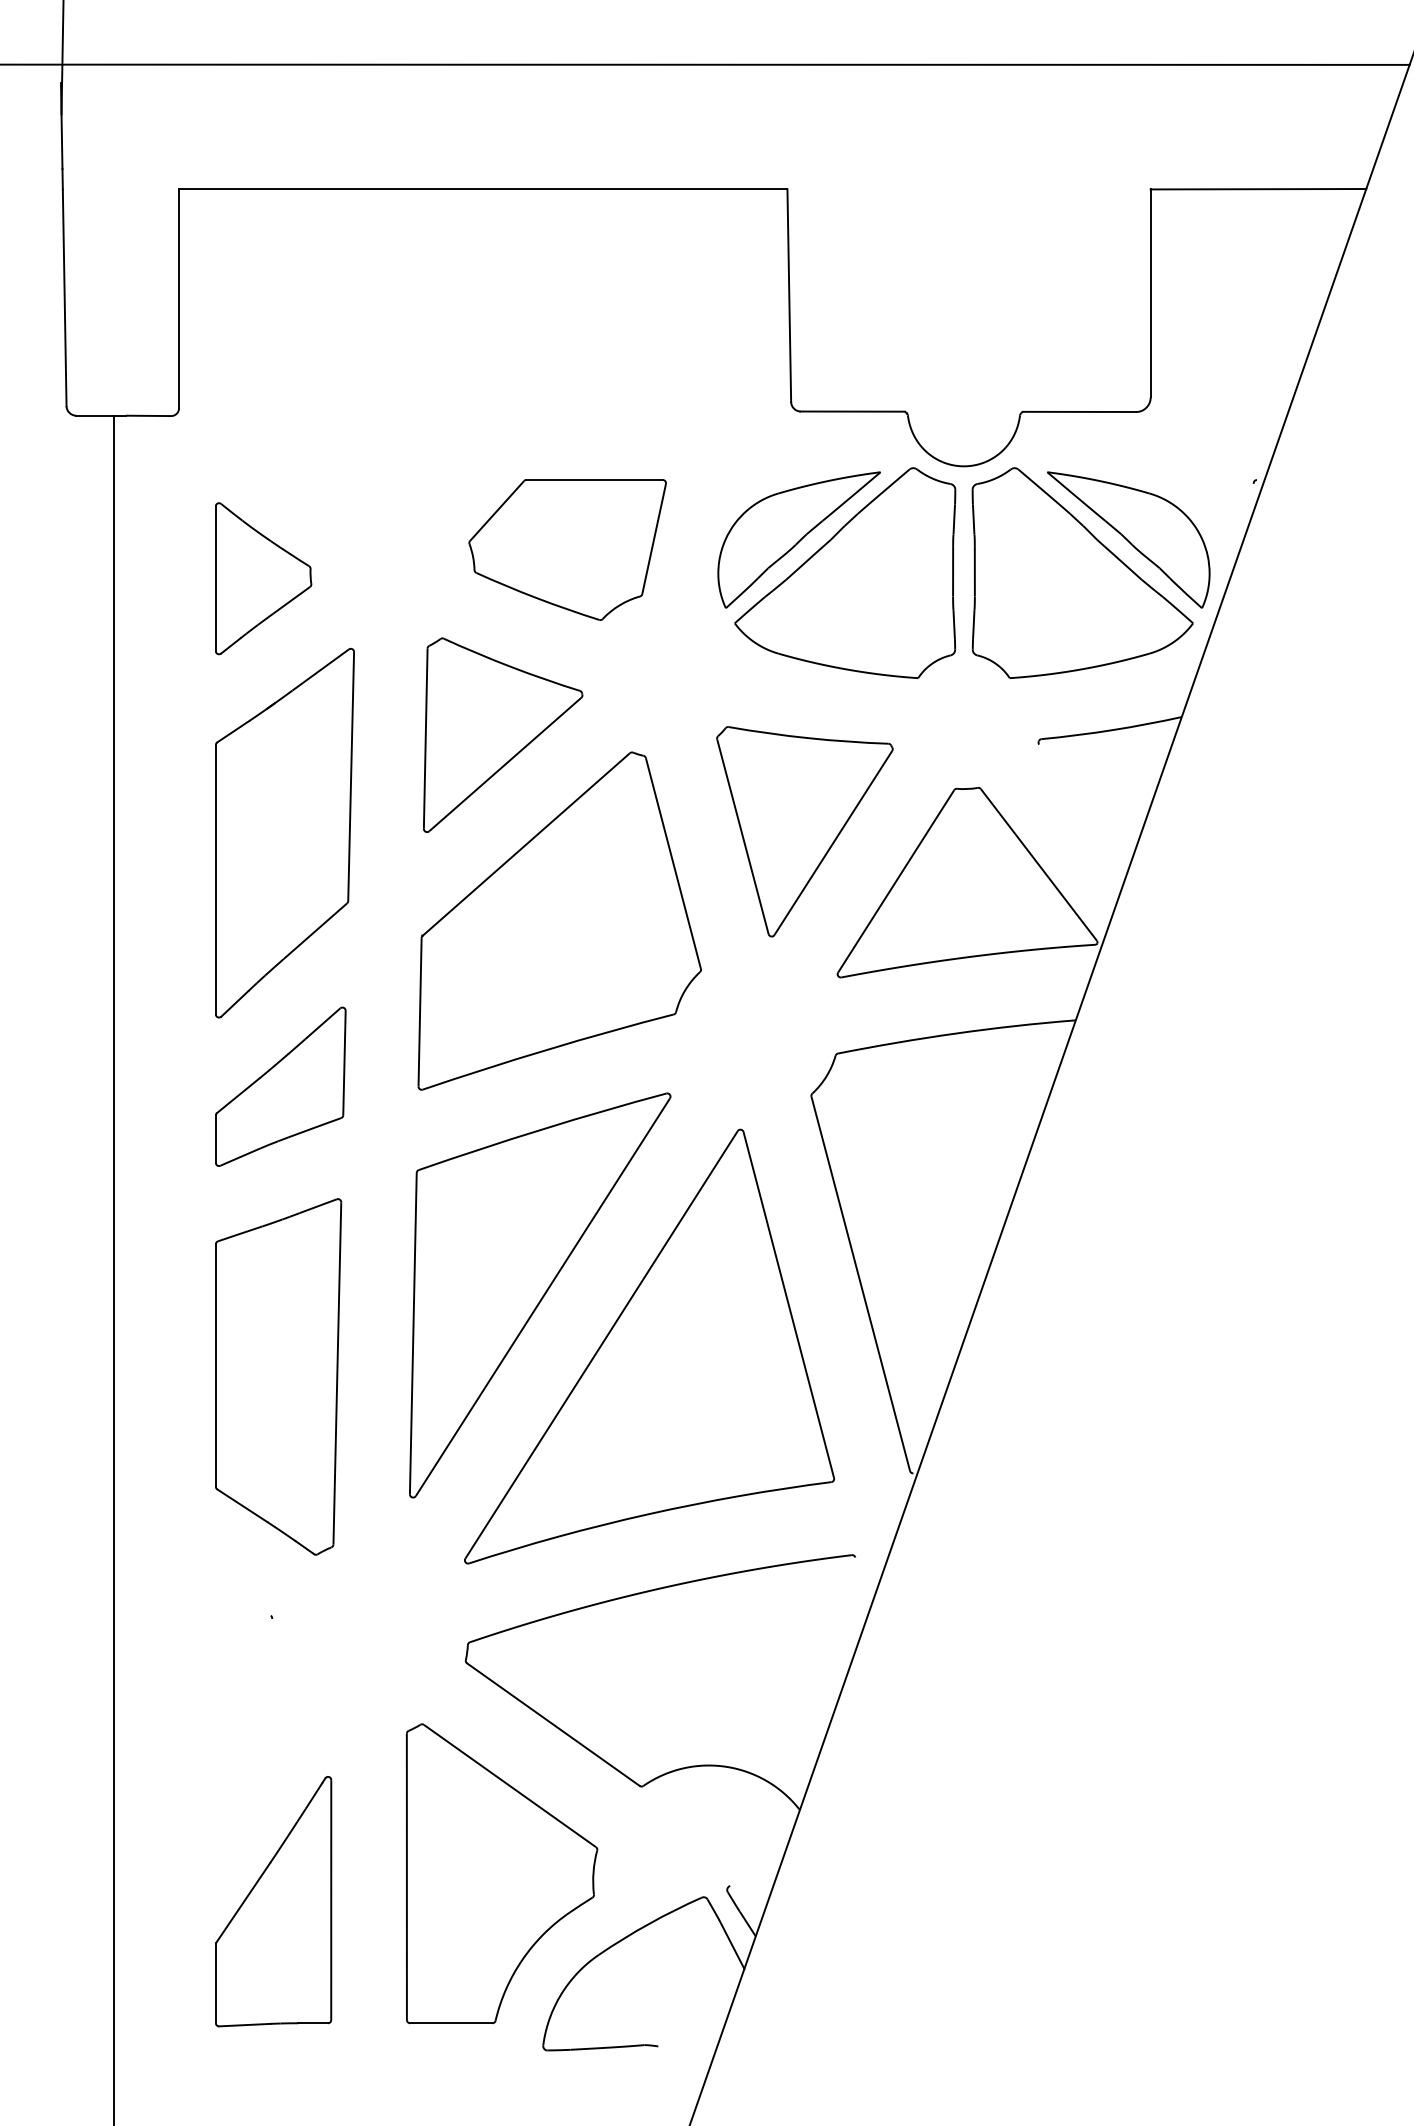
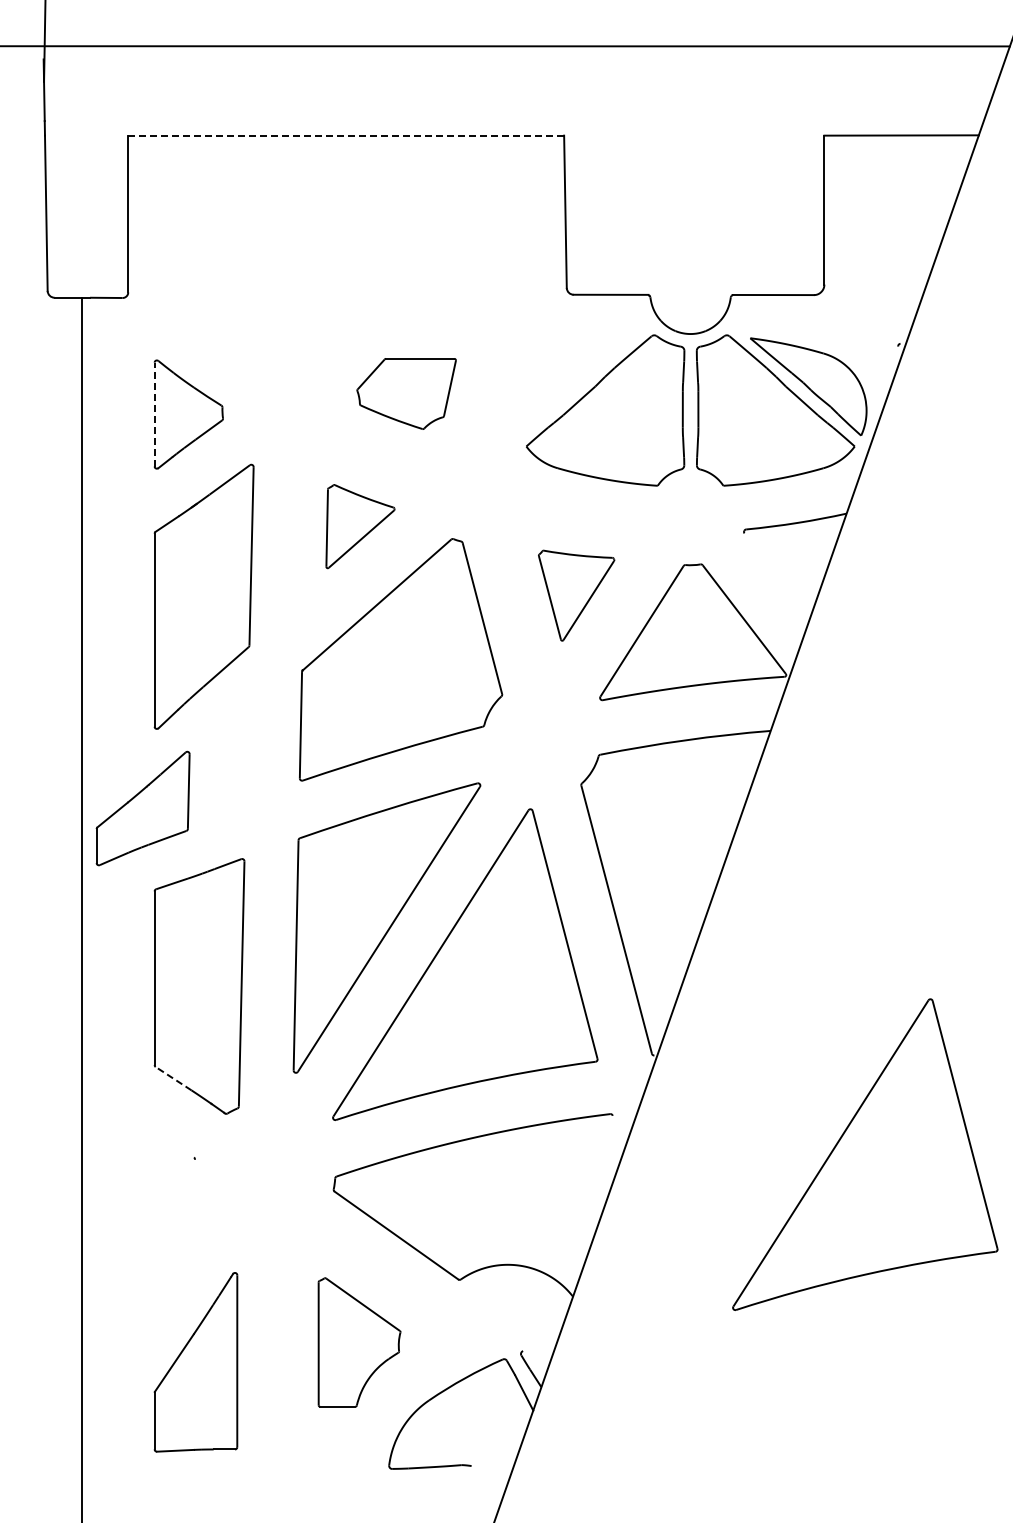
line: (483, 189) -> (346, 135), solid -> dashed
part: (799, 539) -> (572, 386), removed
part: (567, 549) -> (406, 393), size x0.7
line: (215, 578) -> (154, 414), solid -> dashed
part: (503, 734) -> (360, 526), size x0.6
part: (804, 831) -> (576, 595), size x0.6
part: (279, 1086) -> (142, 808), moved
line: (242, 1505) -> (173, 1078), solid -> dashed
part: (1208, 1611) -> (865, 1154), added
part: (501, 1873) -> (359, 1342), size x0.6

